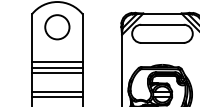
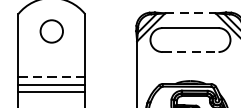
line: (162, 13) -> (190, 13), solid -> dashed
circle: (57, 27) -> (51, 31), size x0.7
line: (162, 42) -> (190, 51), solid -> dashed
line: (57, 61) -> (51, 76), solid -> dashed

